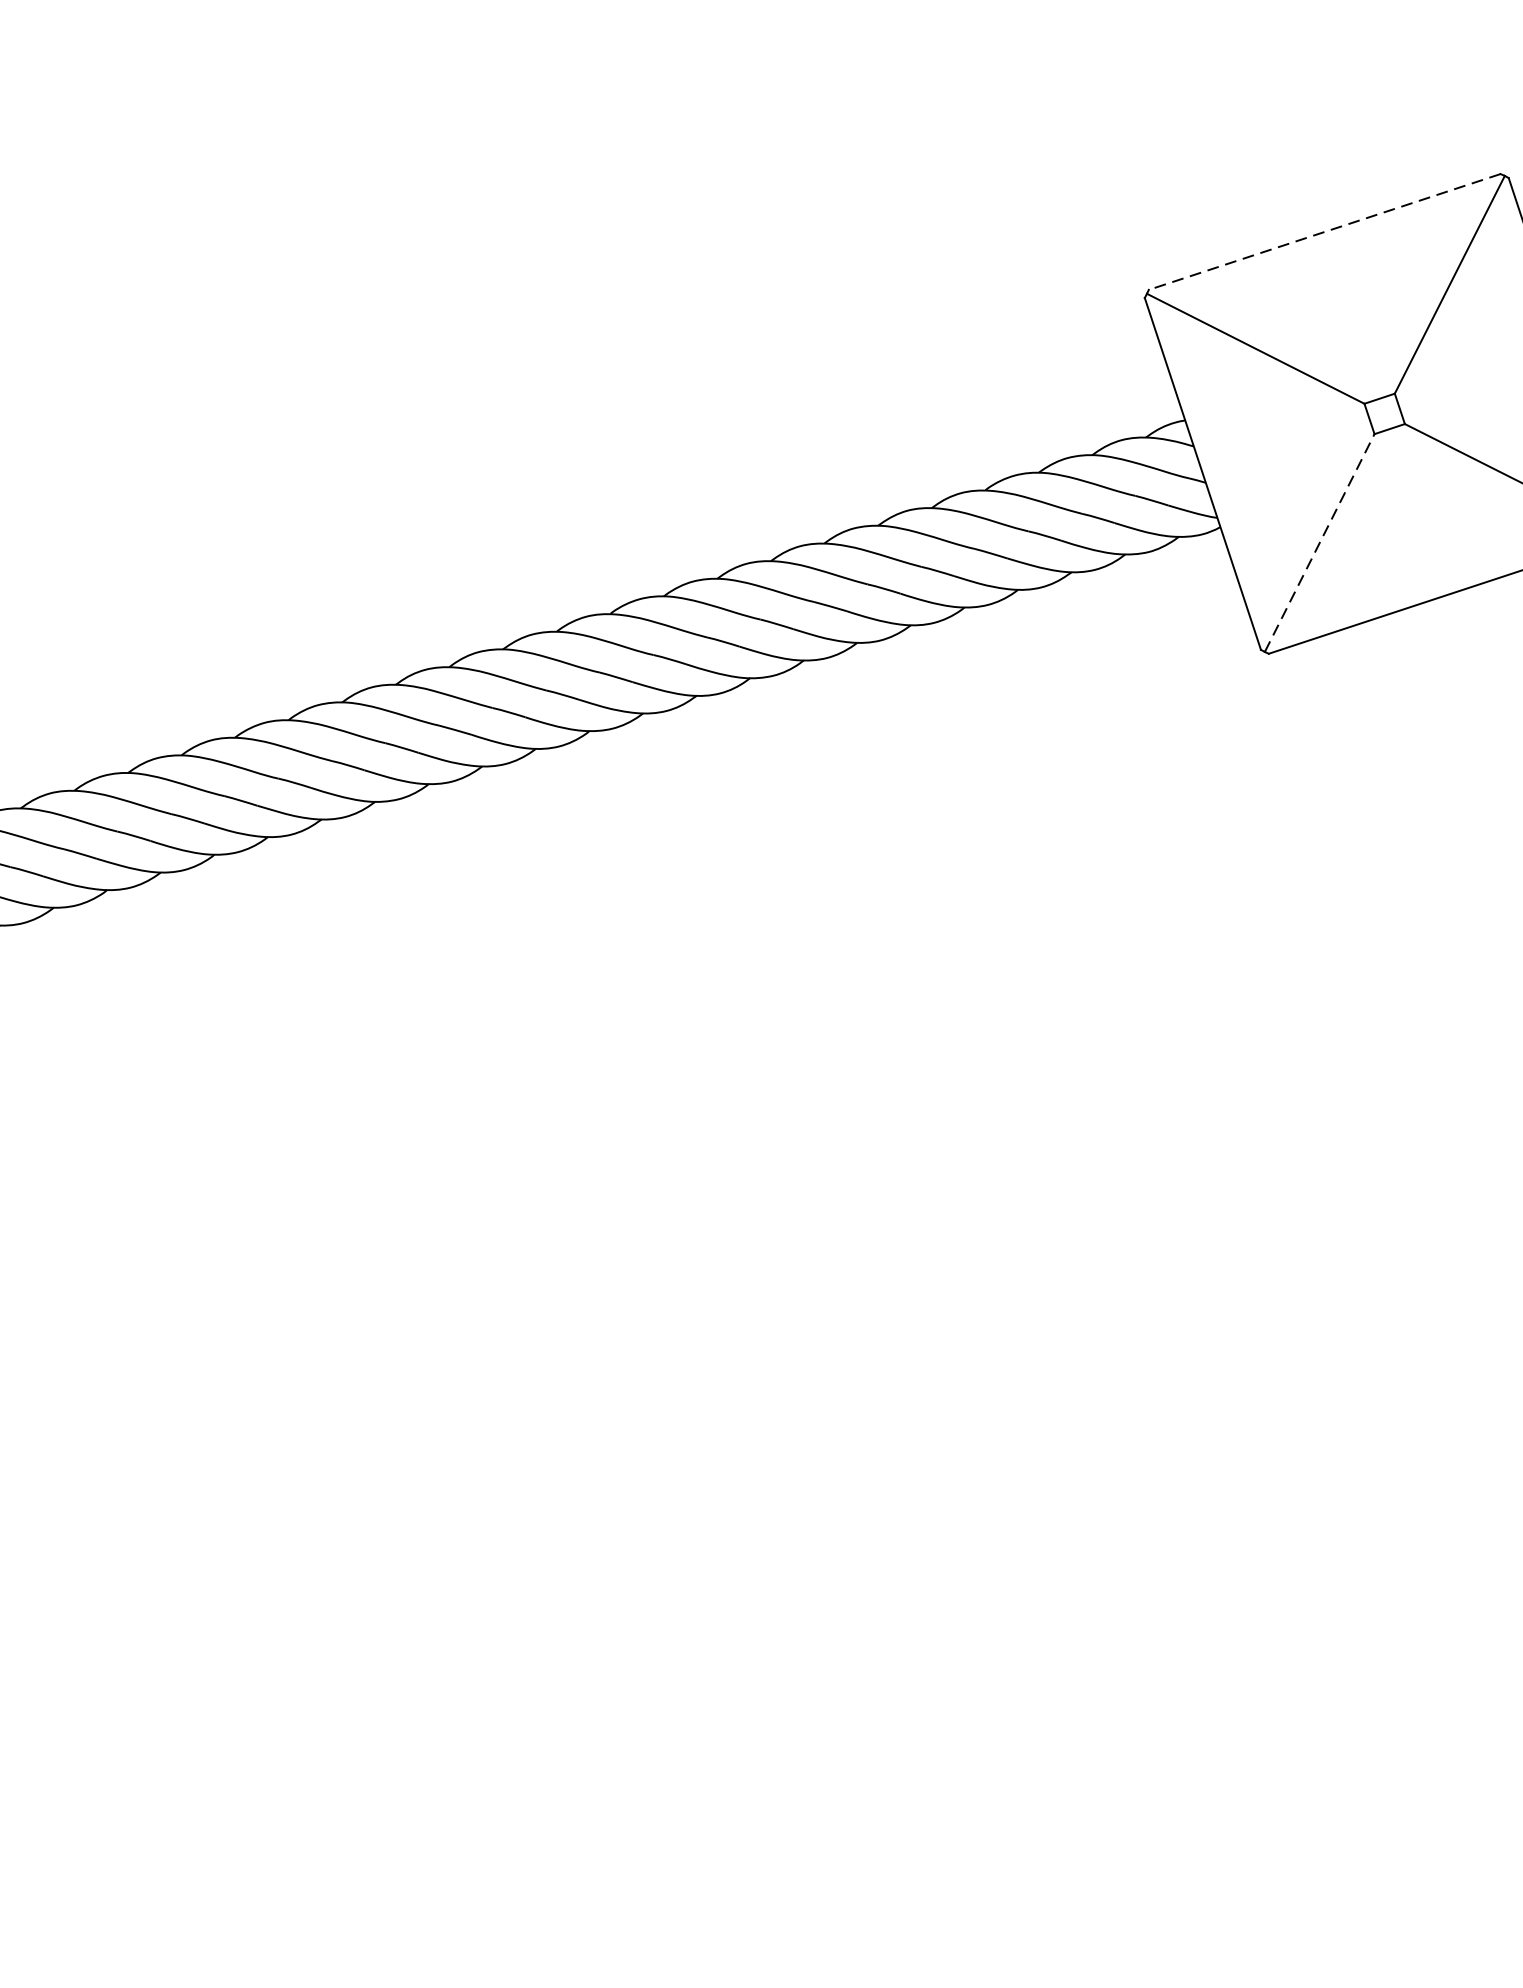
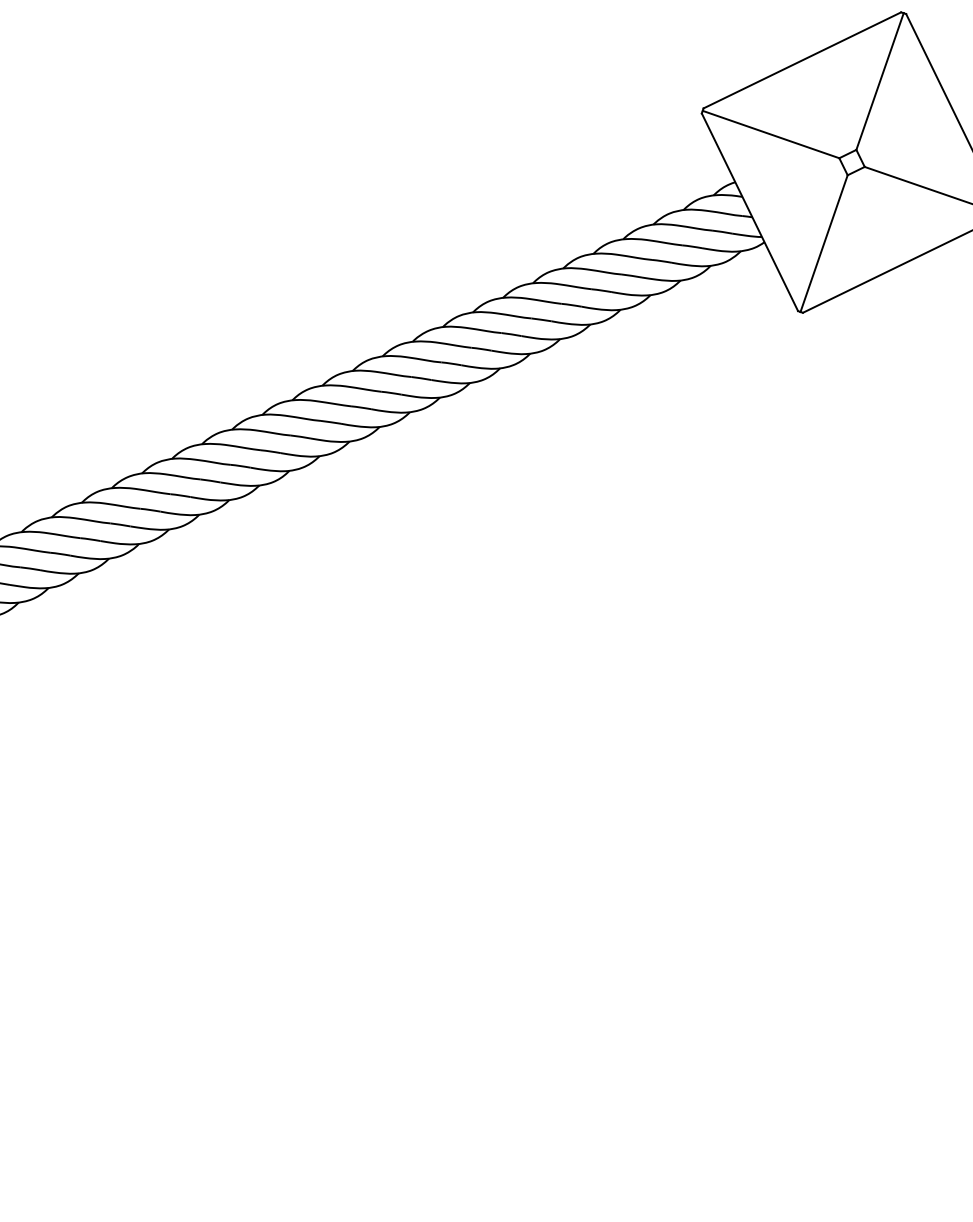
line: (1324, 232) -> (802, 60), dashed -> solid
line: (1320, 542) -> (824, 243), dashed -> solid

